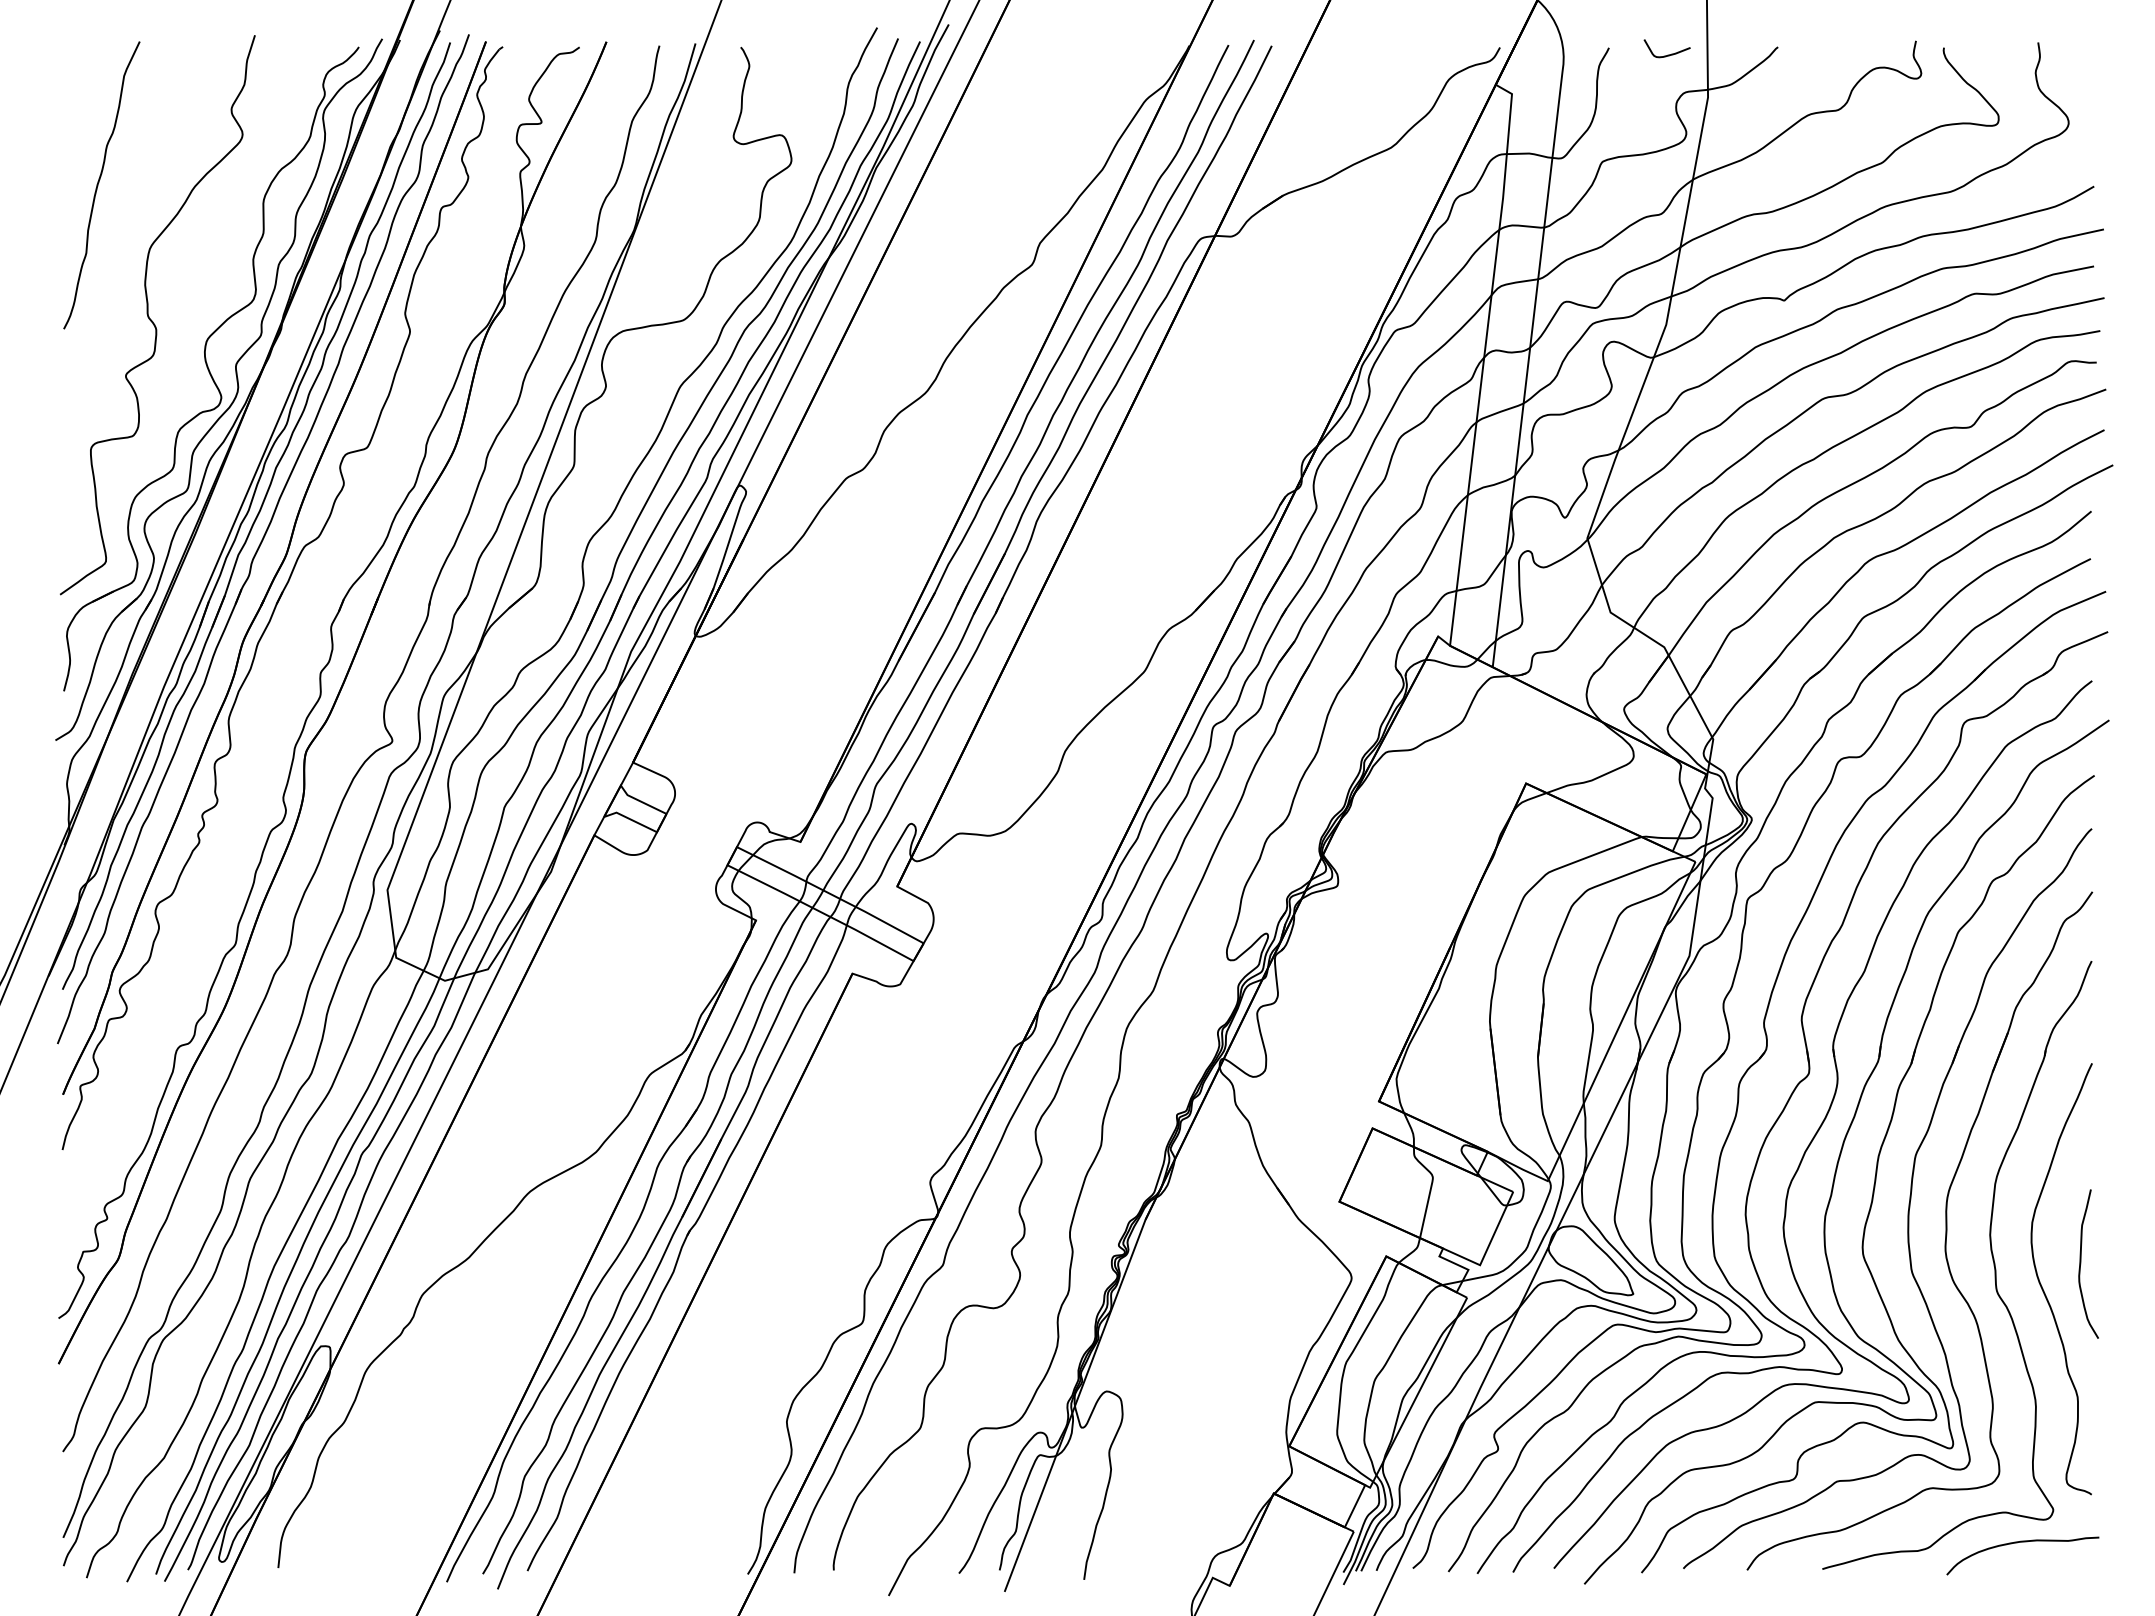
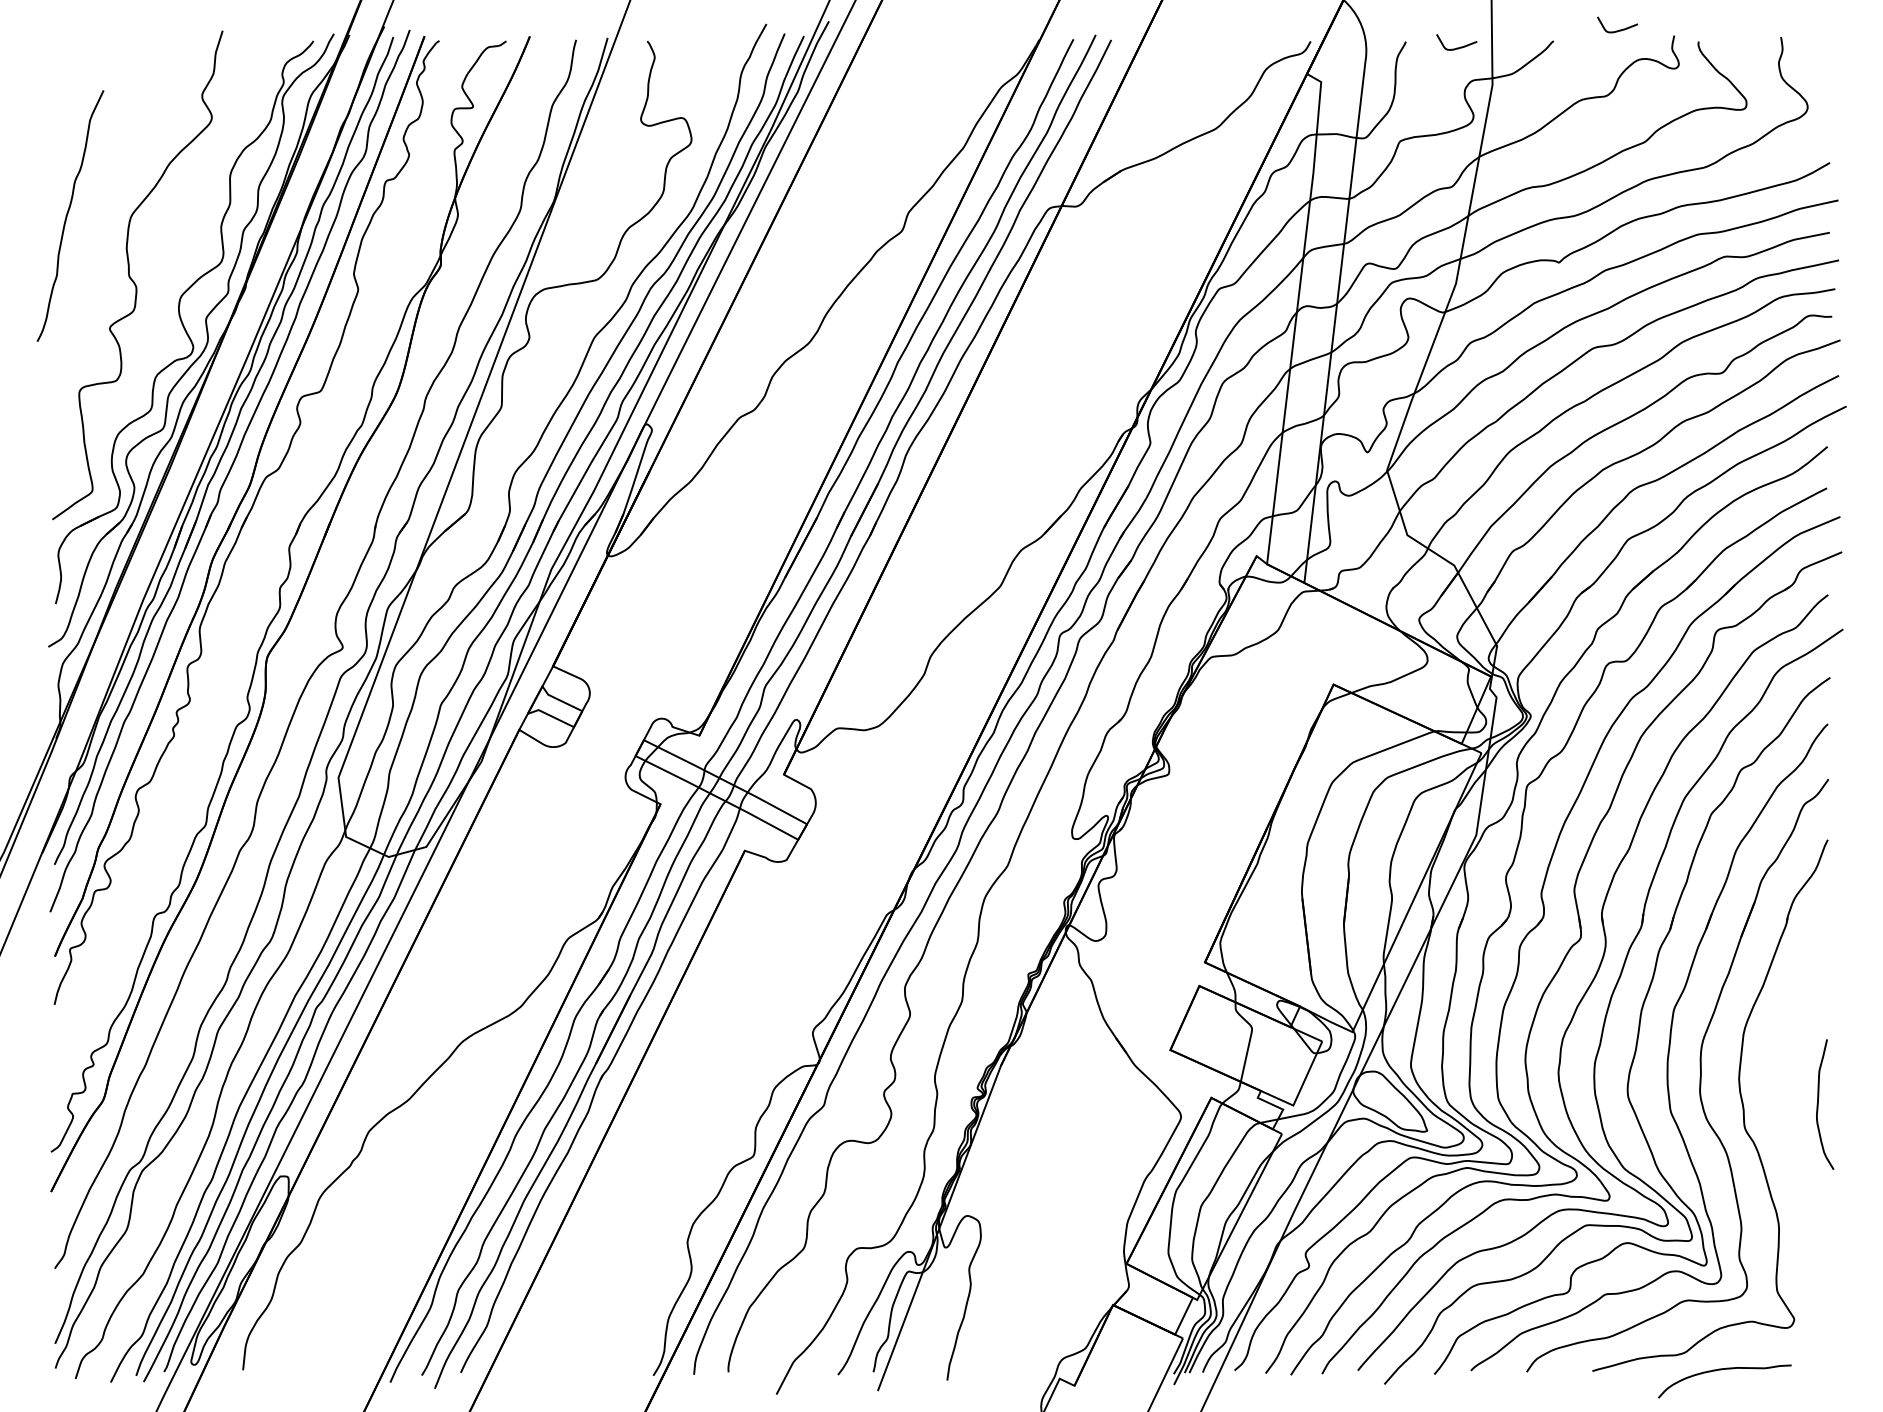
curve: (1851, 34) -> (1617, 30), added
curve: (98, 185) -> (67, 216), moved
curve: (2043, 1288) -> (1785, 1125), removed
curve: (2022, 1542) -> (1724, 1369), moved

